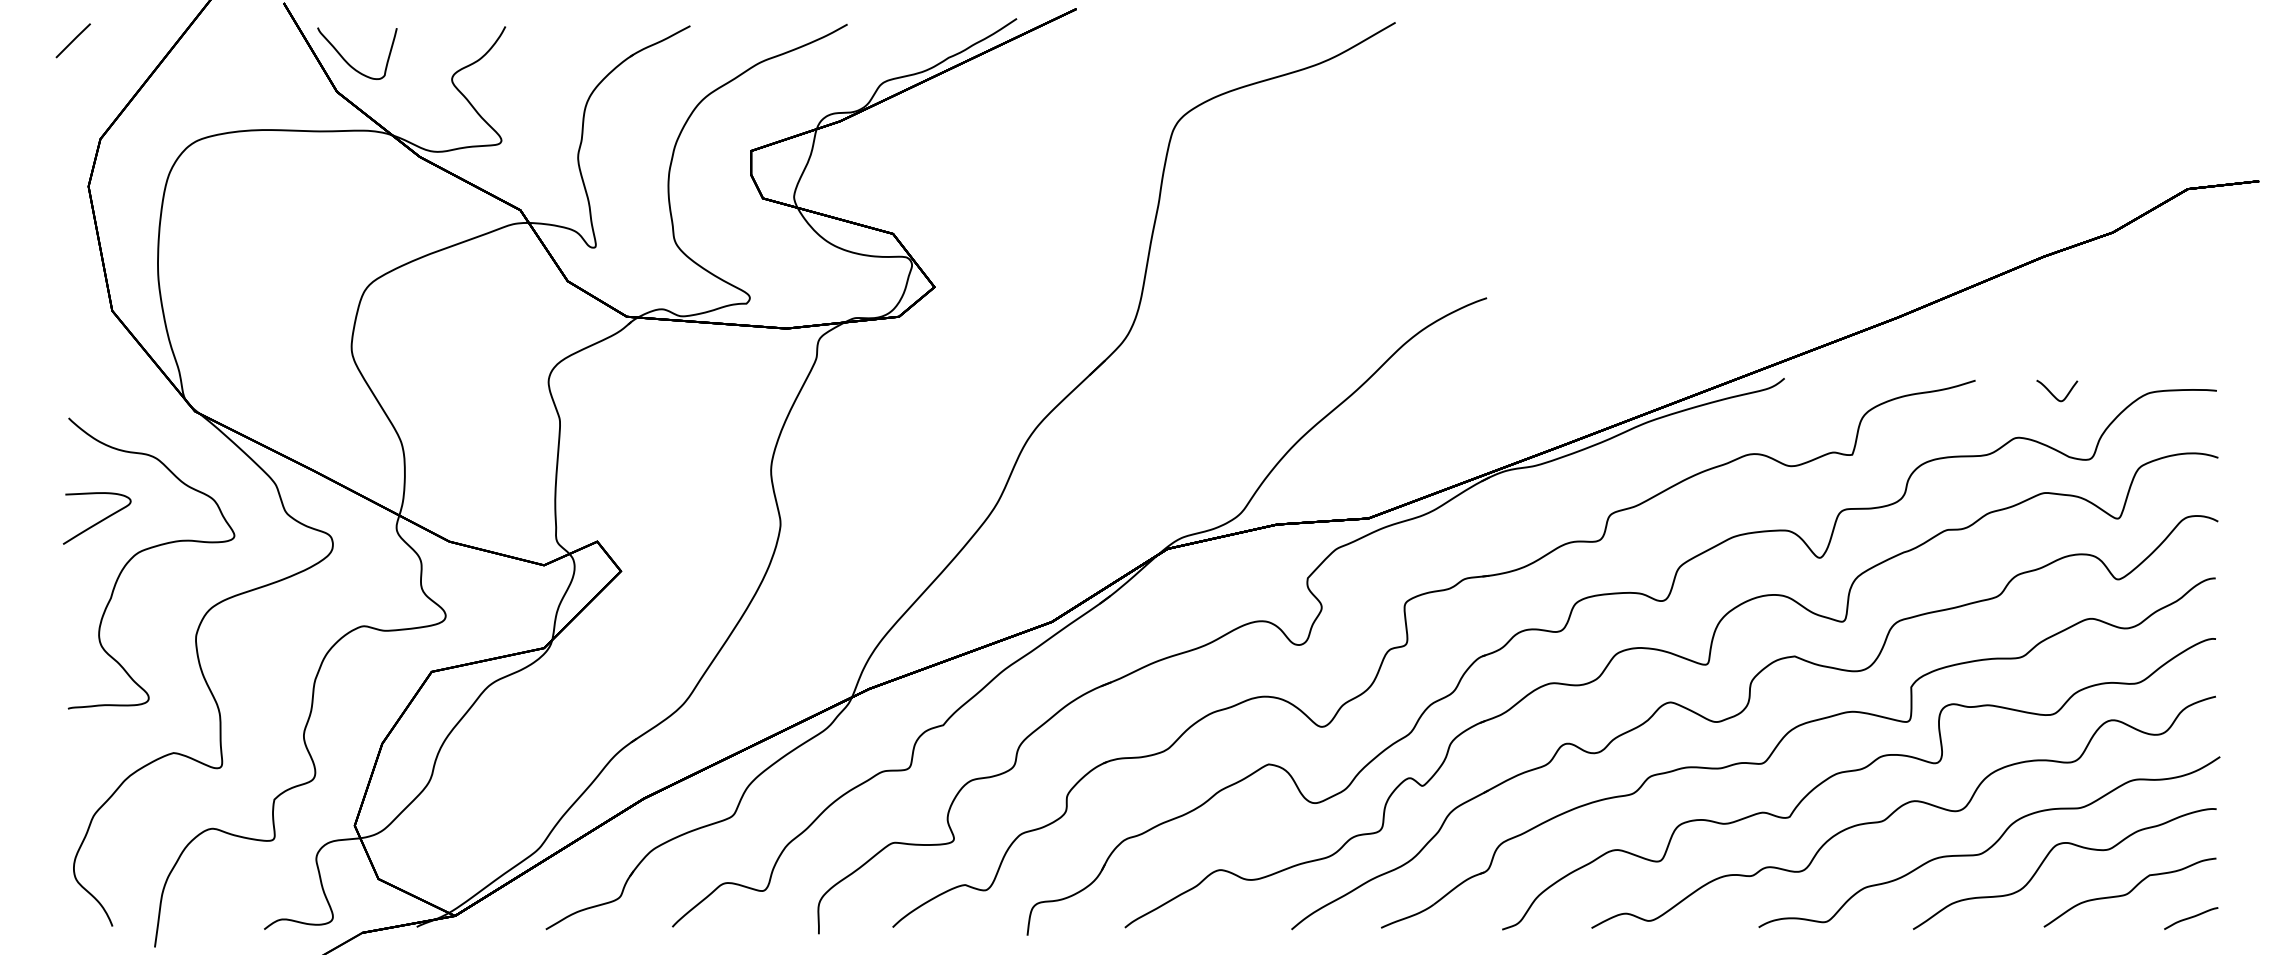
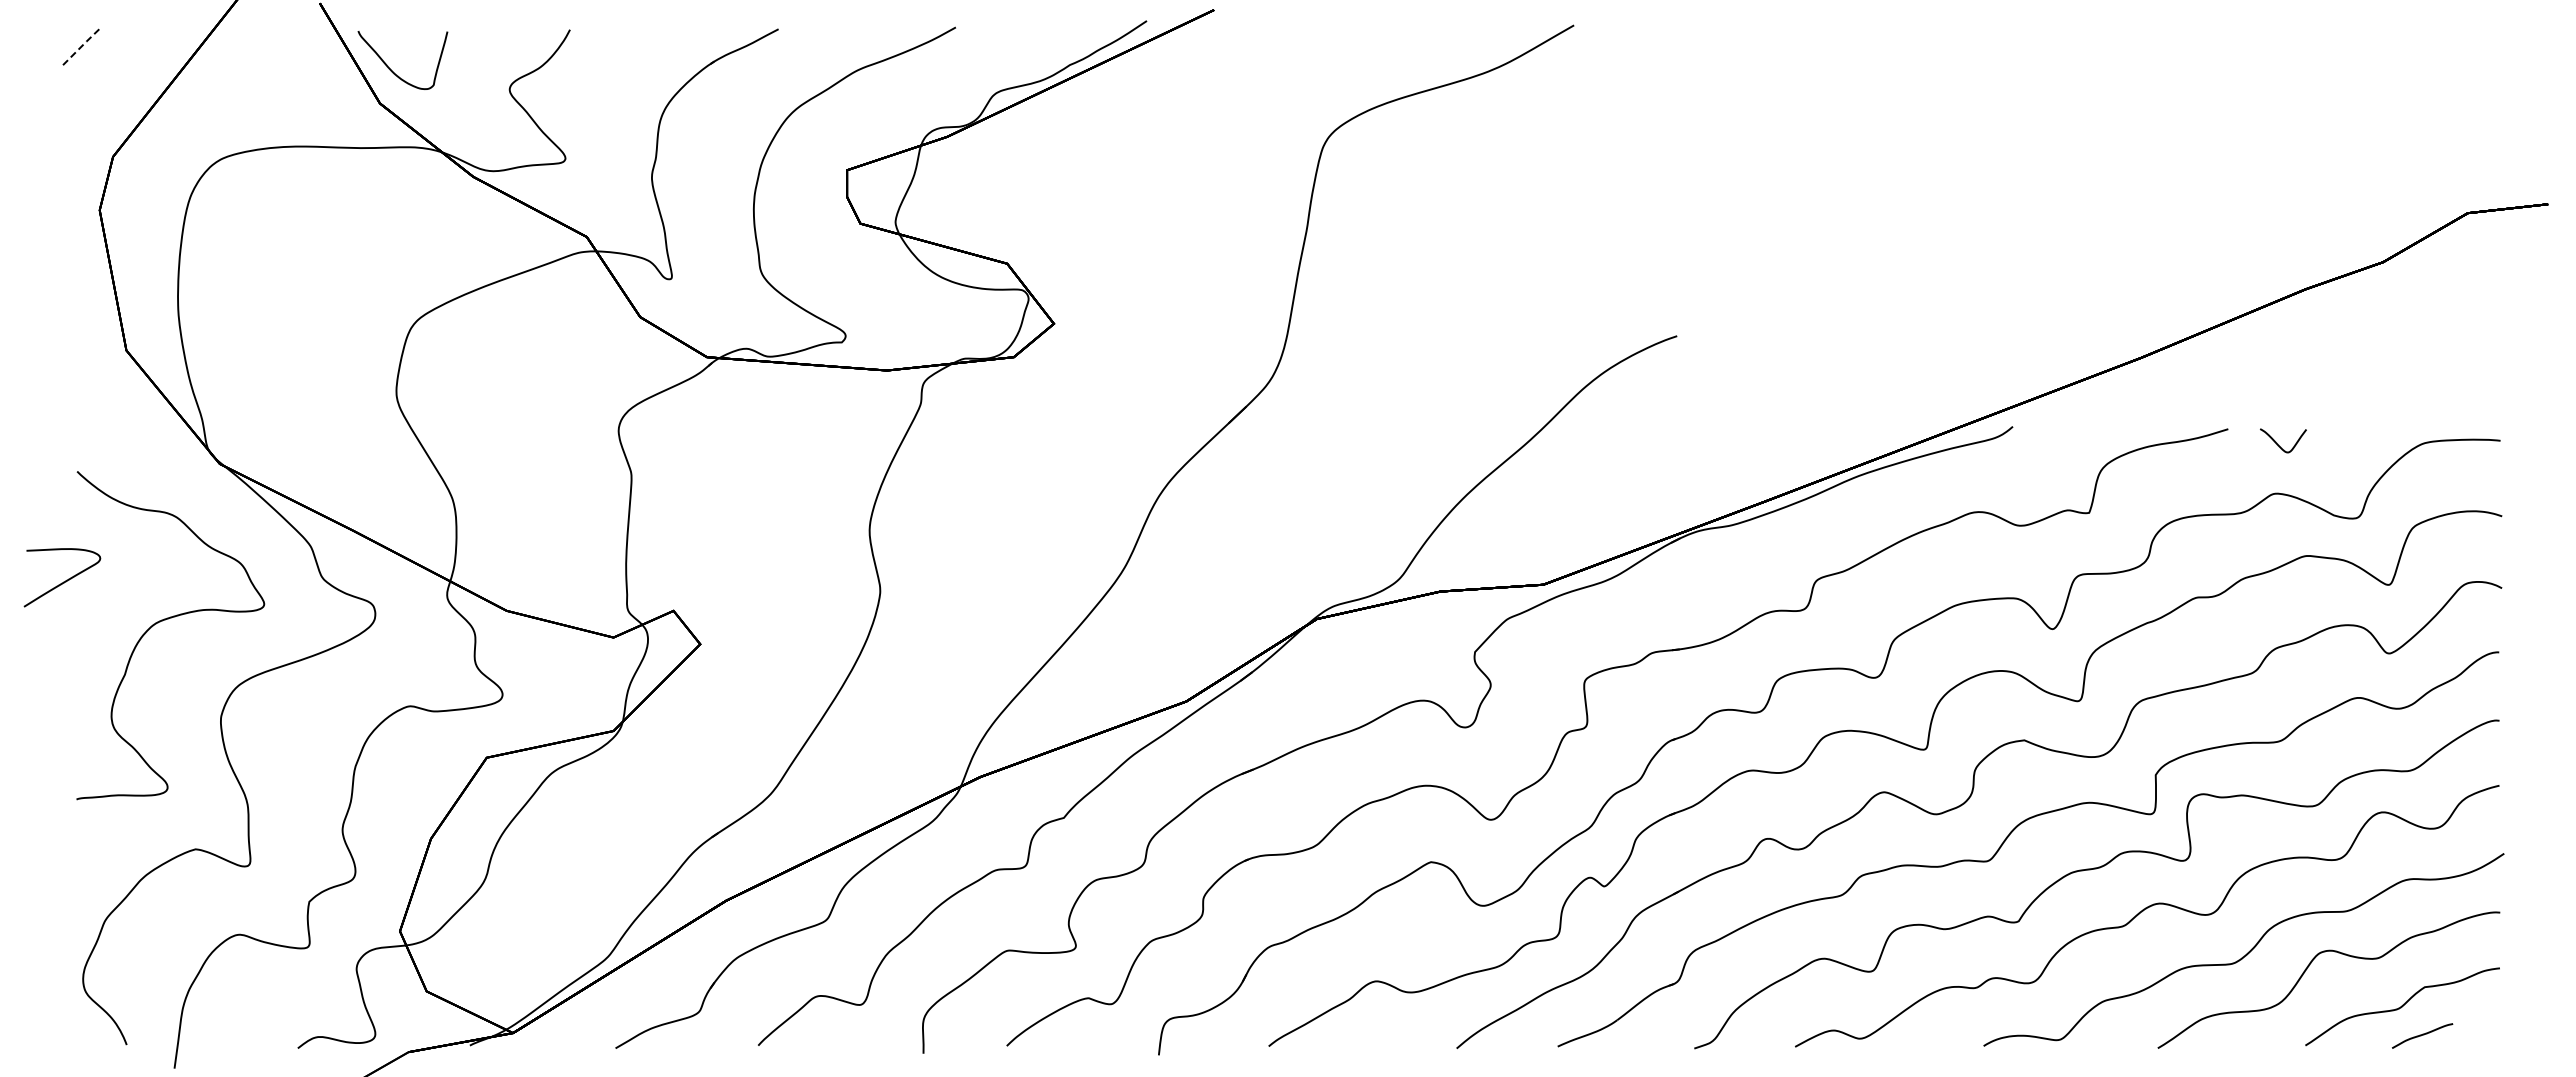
line: (74, 39) -> (83, 44), solid -> dashed
curve: (2052, 394) -> (2278, 444), moved
curve: (98, 521) -> (63, 581), moved
curve: (2191, 918) -> (2422, 1035), moved

